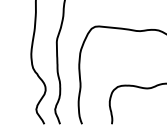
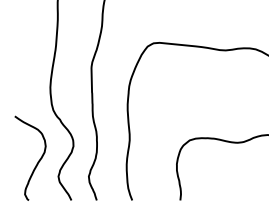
curve: (22, 100) -> (36, 162), added

